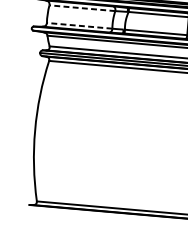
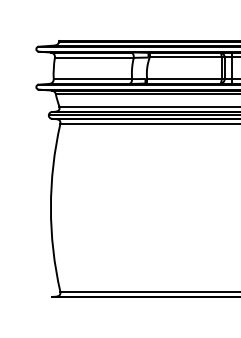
line: (81, 7) -> (93, 57), dashed -> solid
line: (79, 26) -> (92, 79), dashed -> solid

